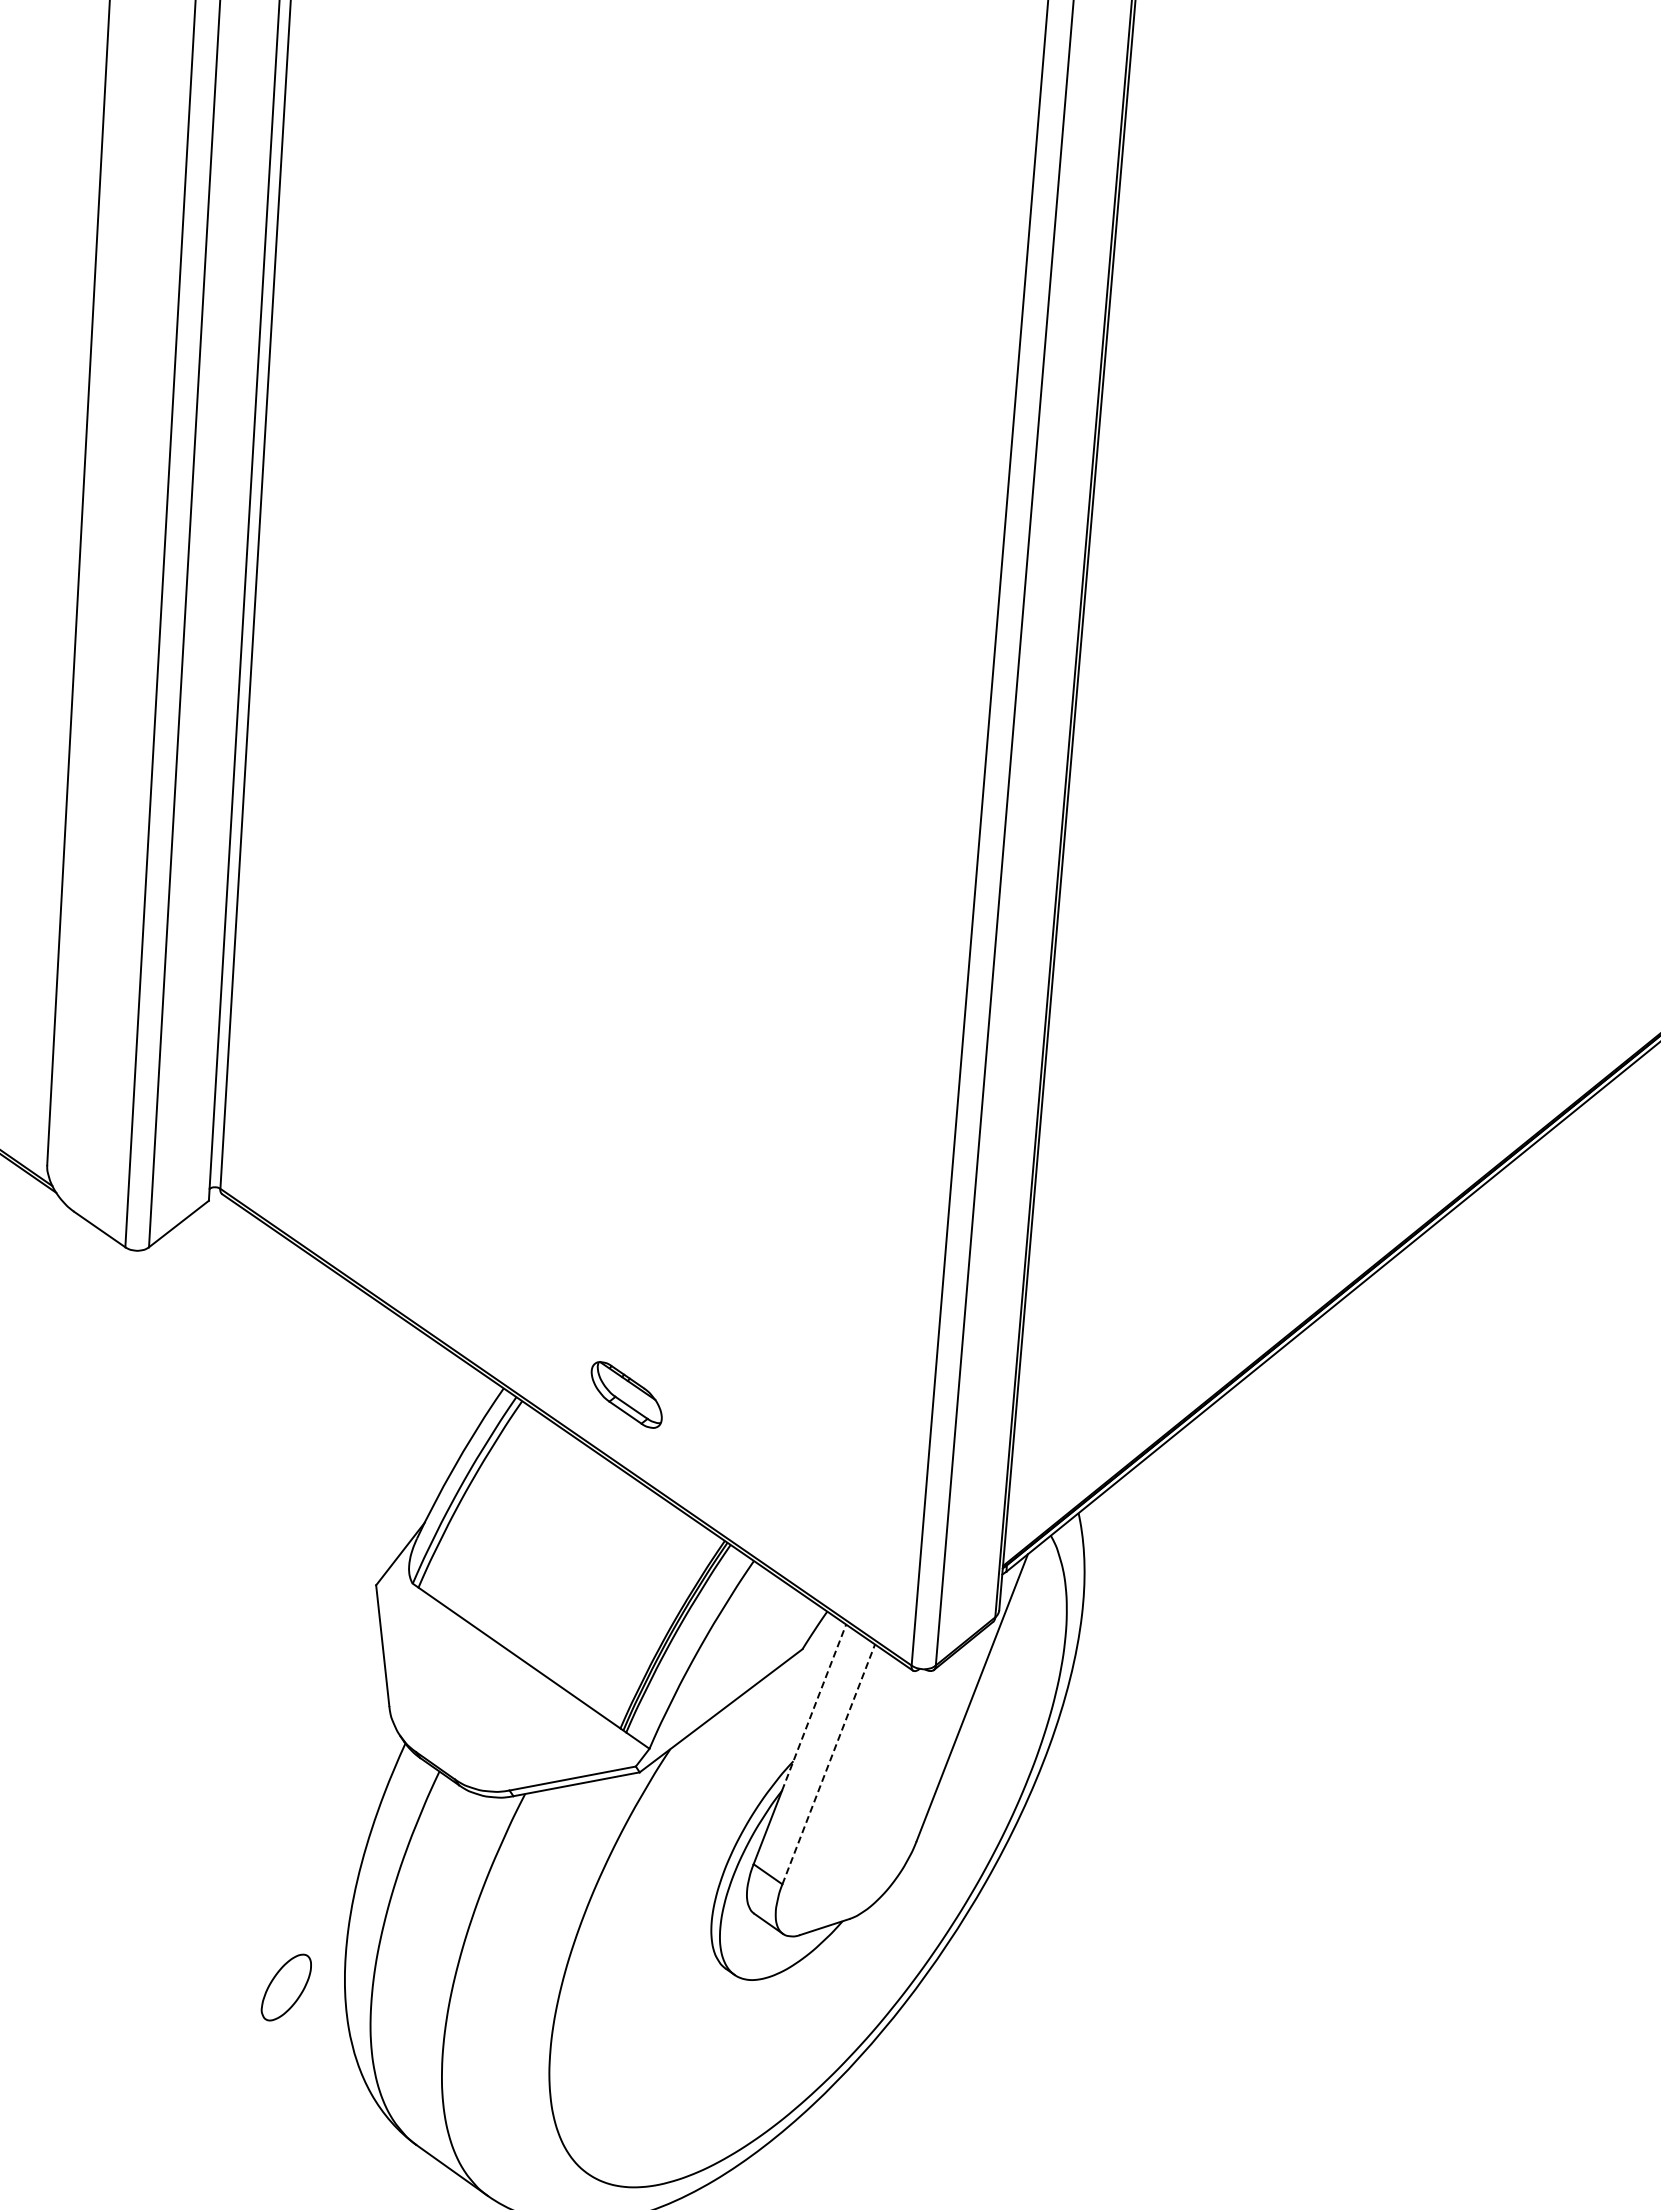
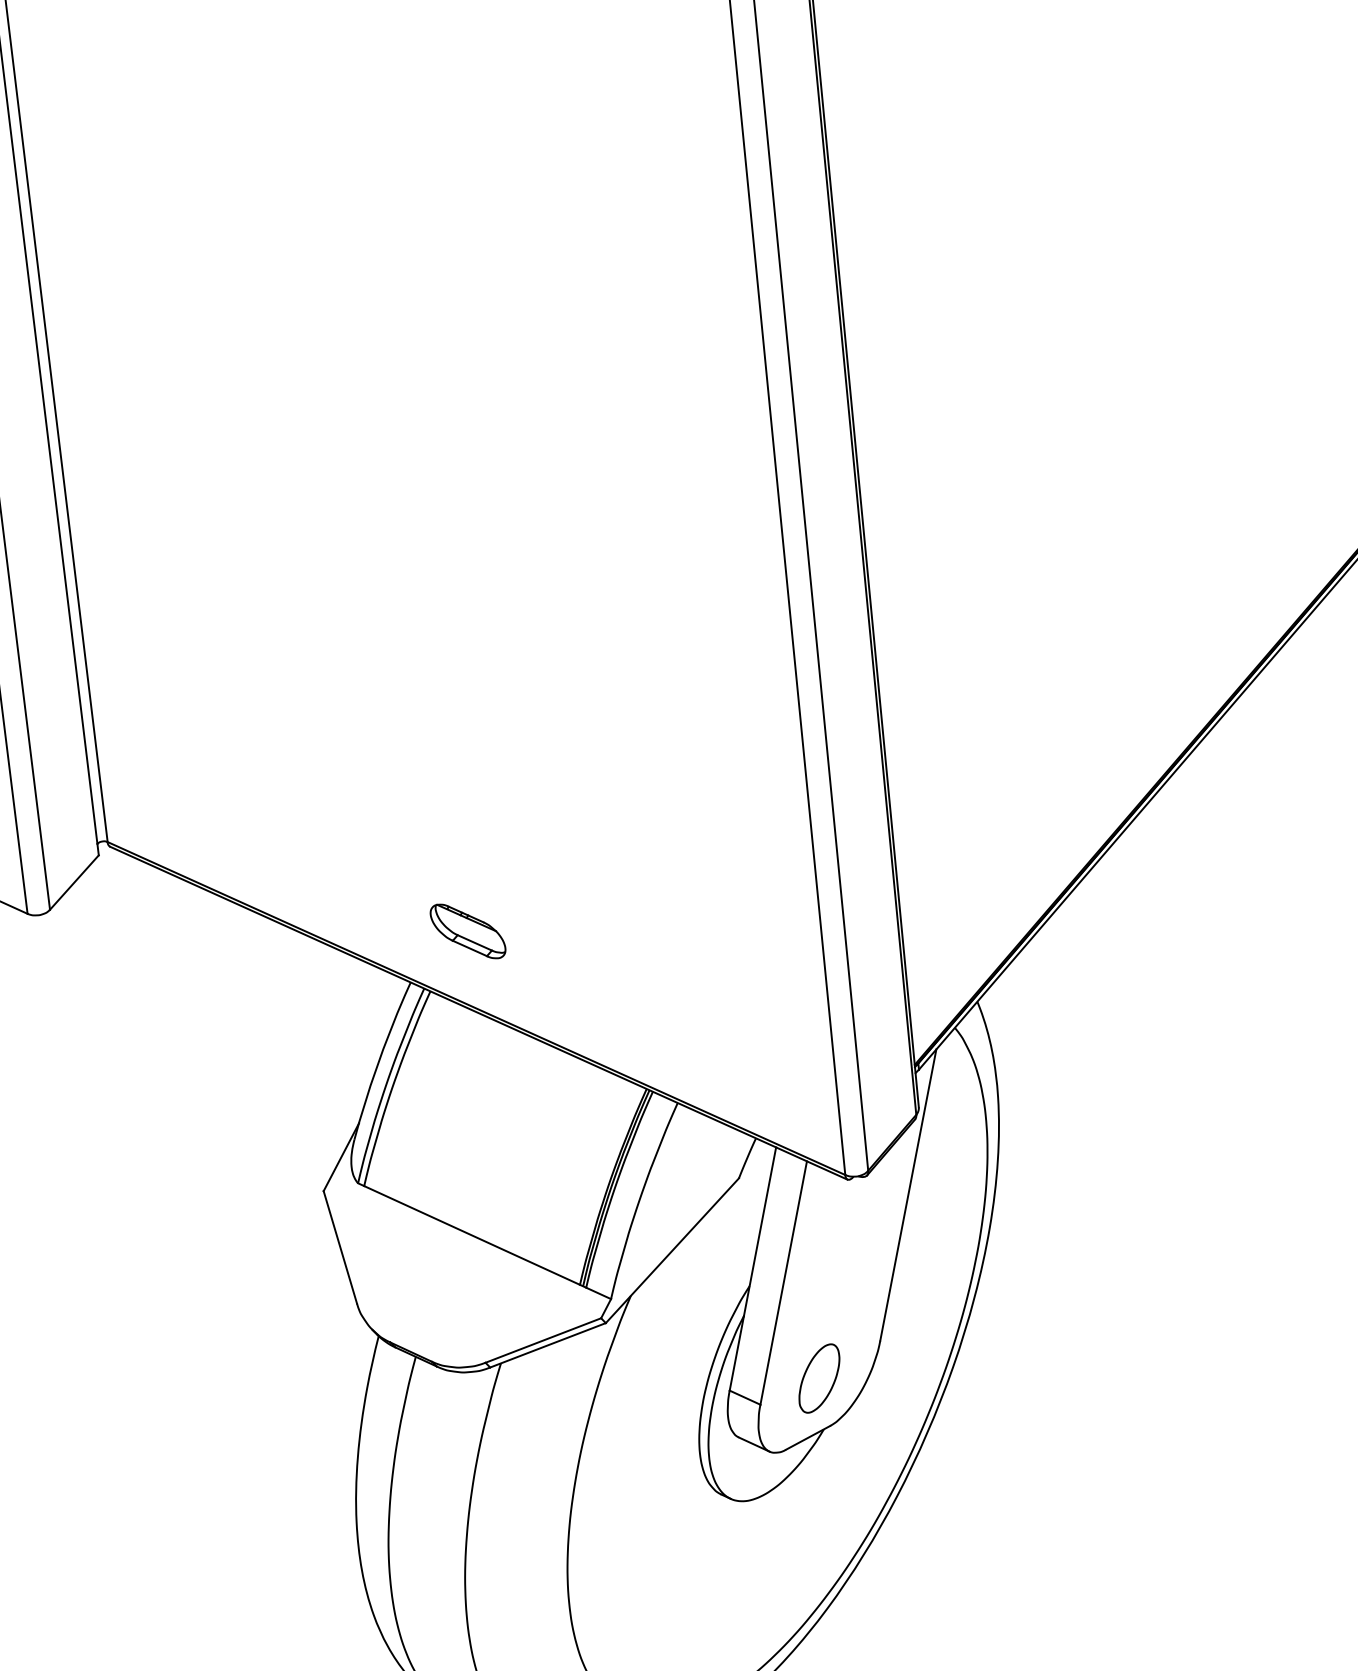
part: (626, 1394) -> (467, 931), moved
line: (814, 1707) -> (760, 1231), dashed -> solid
line: (828, 1764) -> (783, 1283), dashed -> solid
part: (285, 1987) -> (818, 1378), moved

